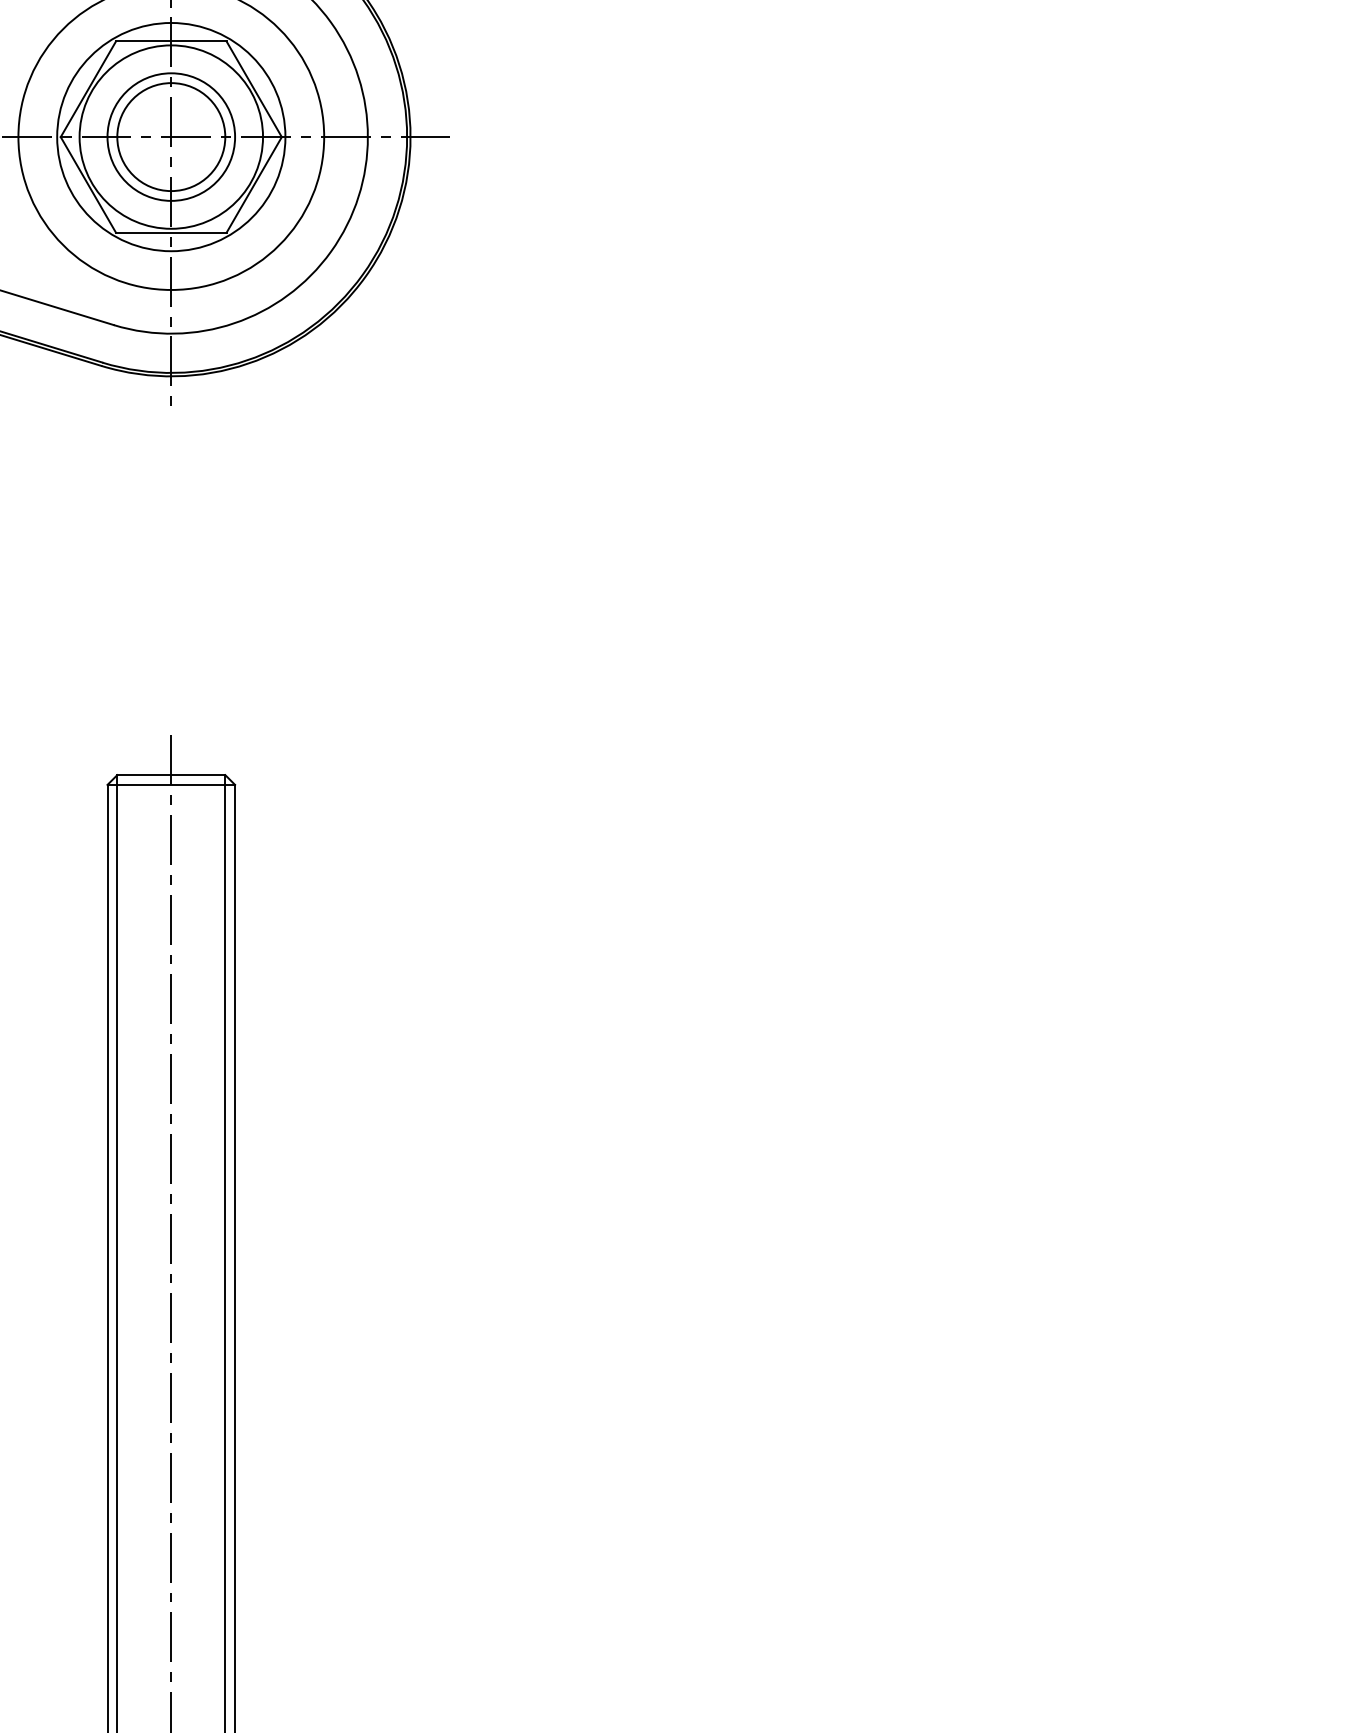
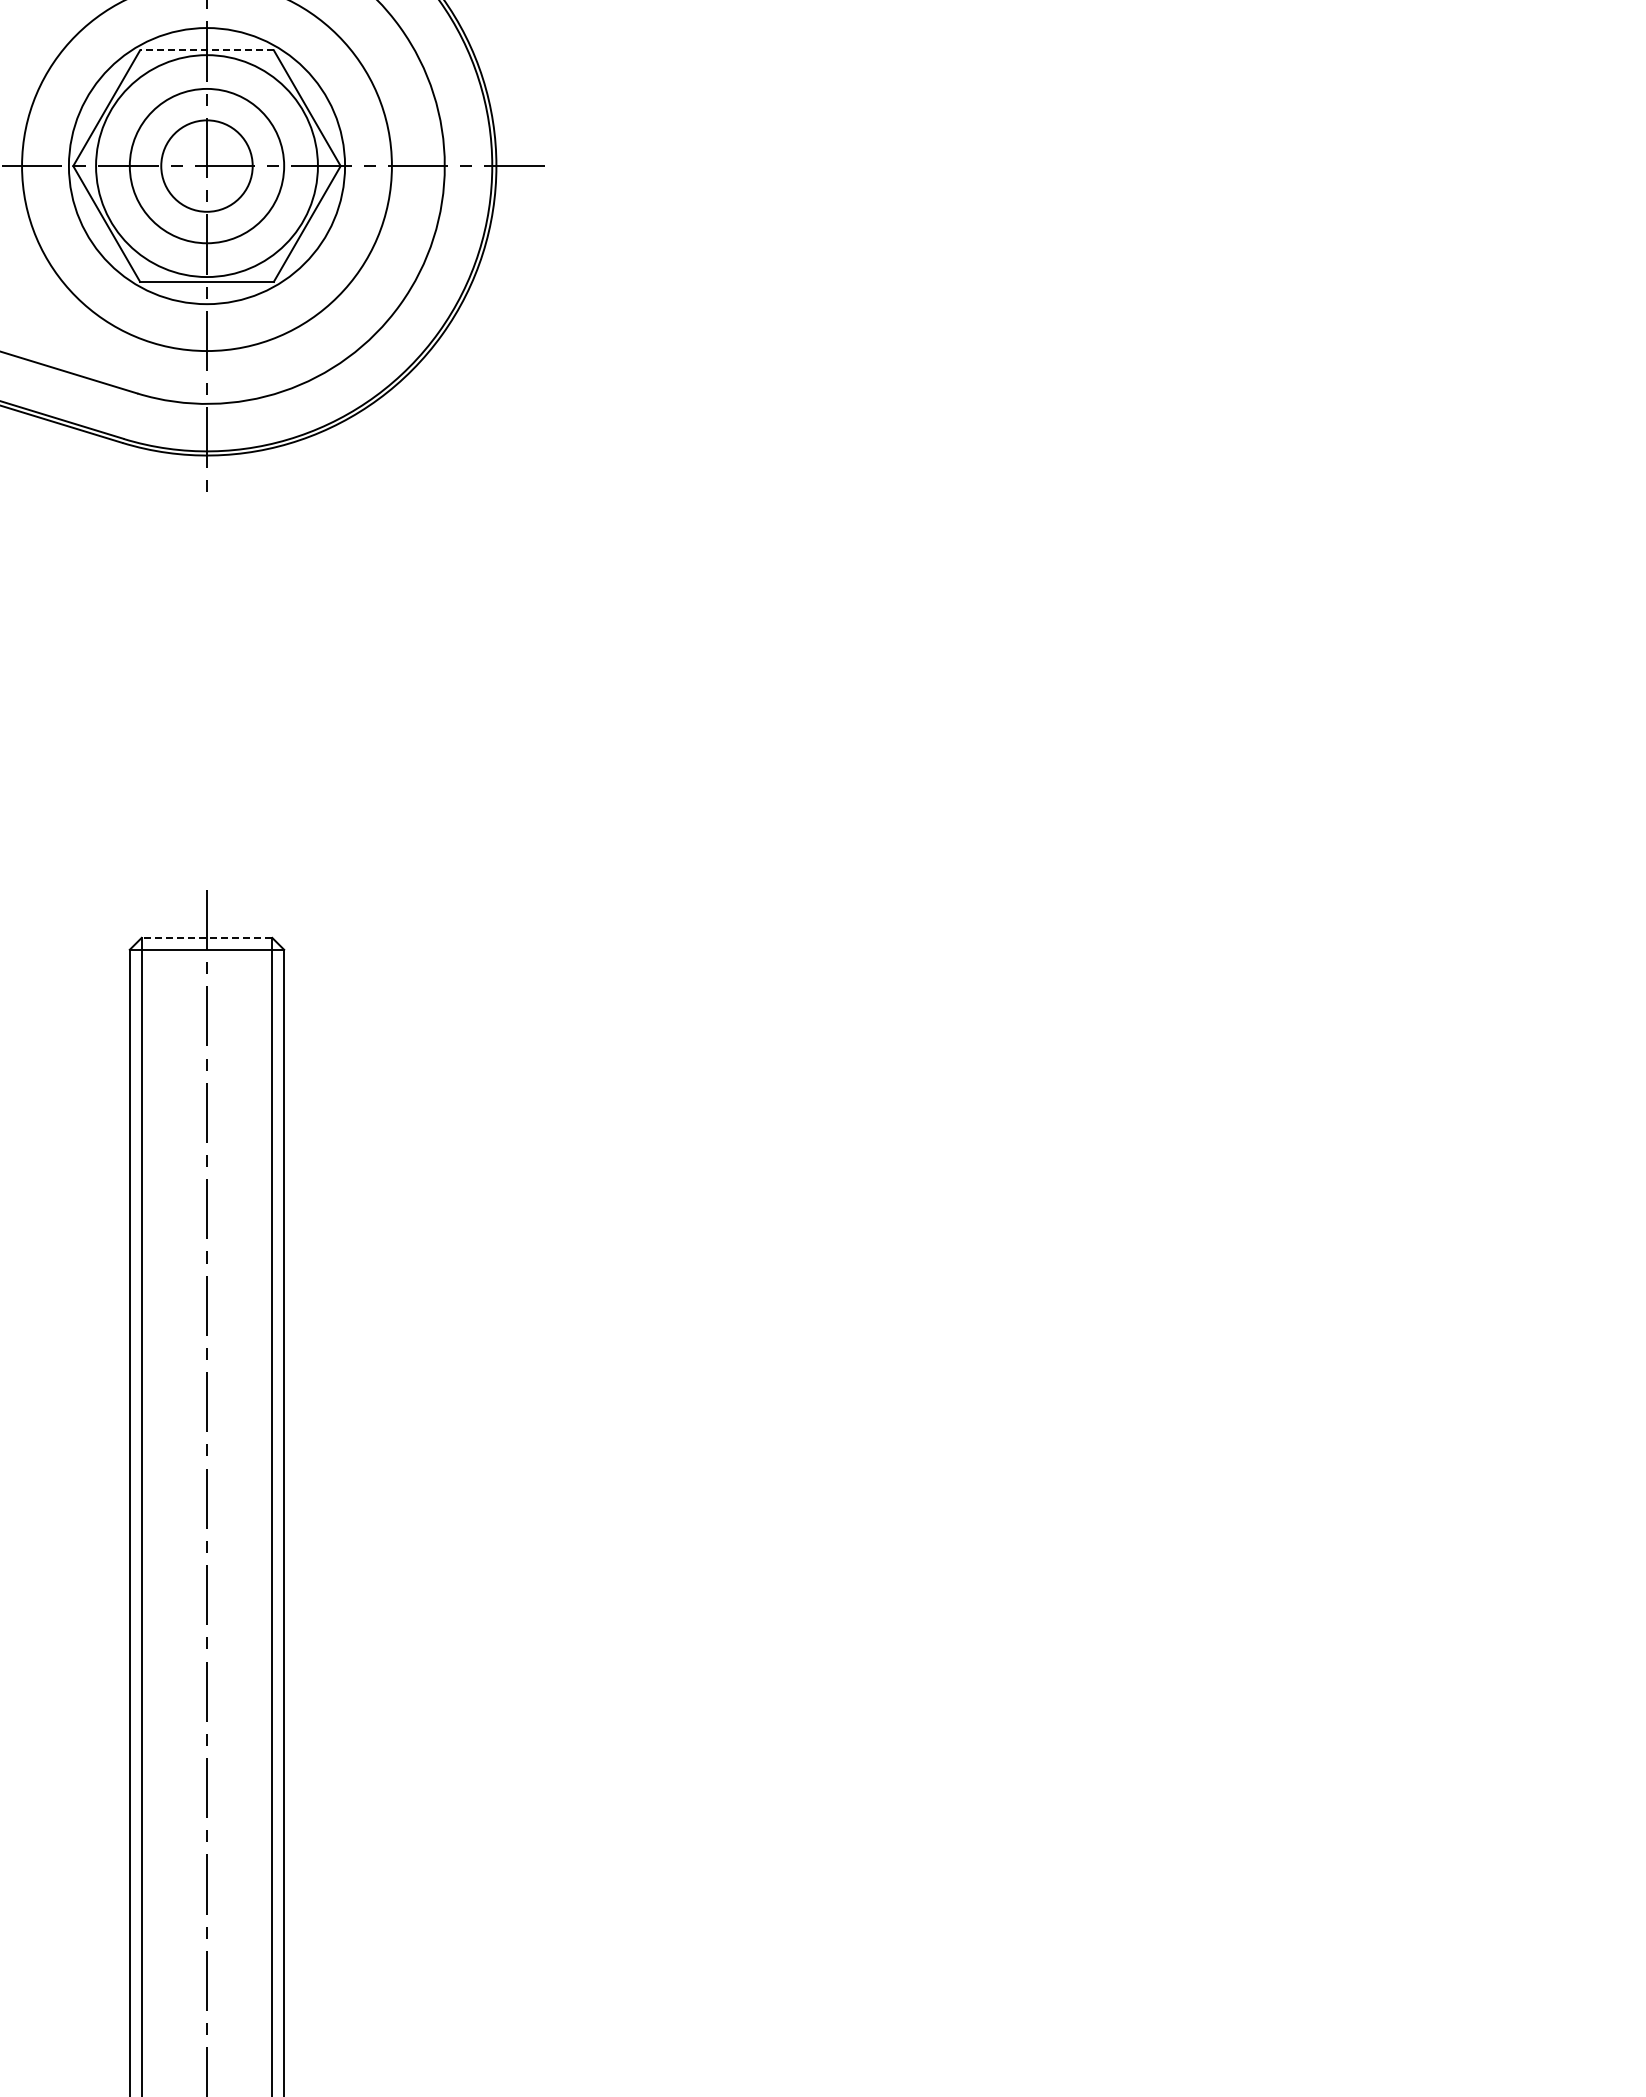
line: (171, 41) -> (207, 50), solid -> dashed
circle: (170, 136) -> (206, 165), size x0.7
line: (170, 774) -> (206, 937), solid -> dashed

